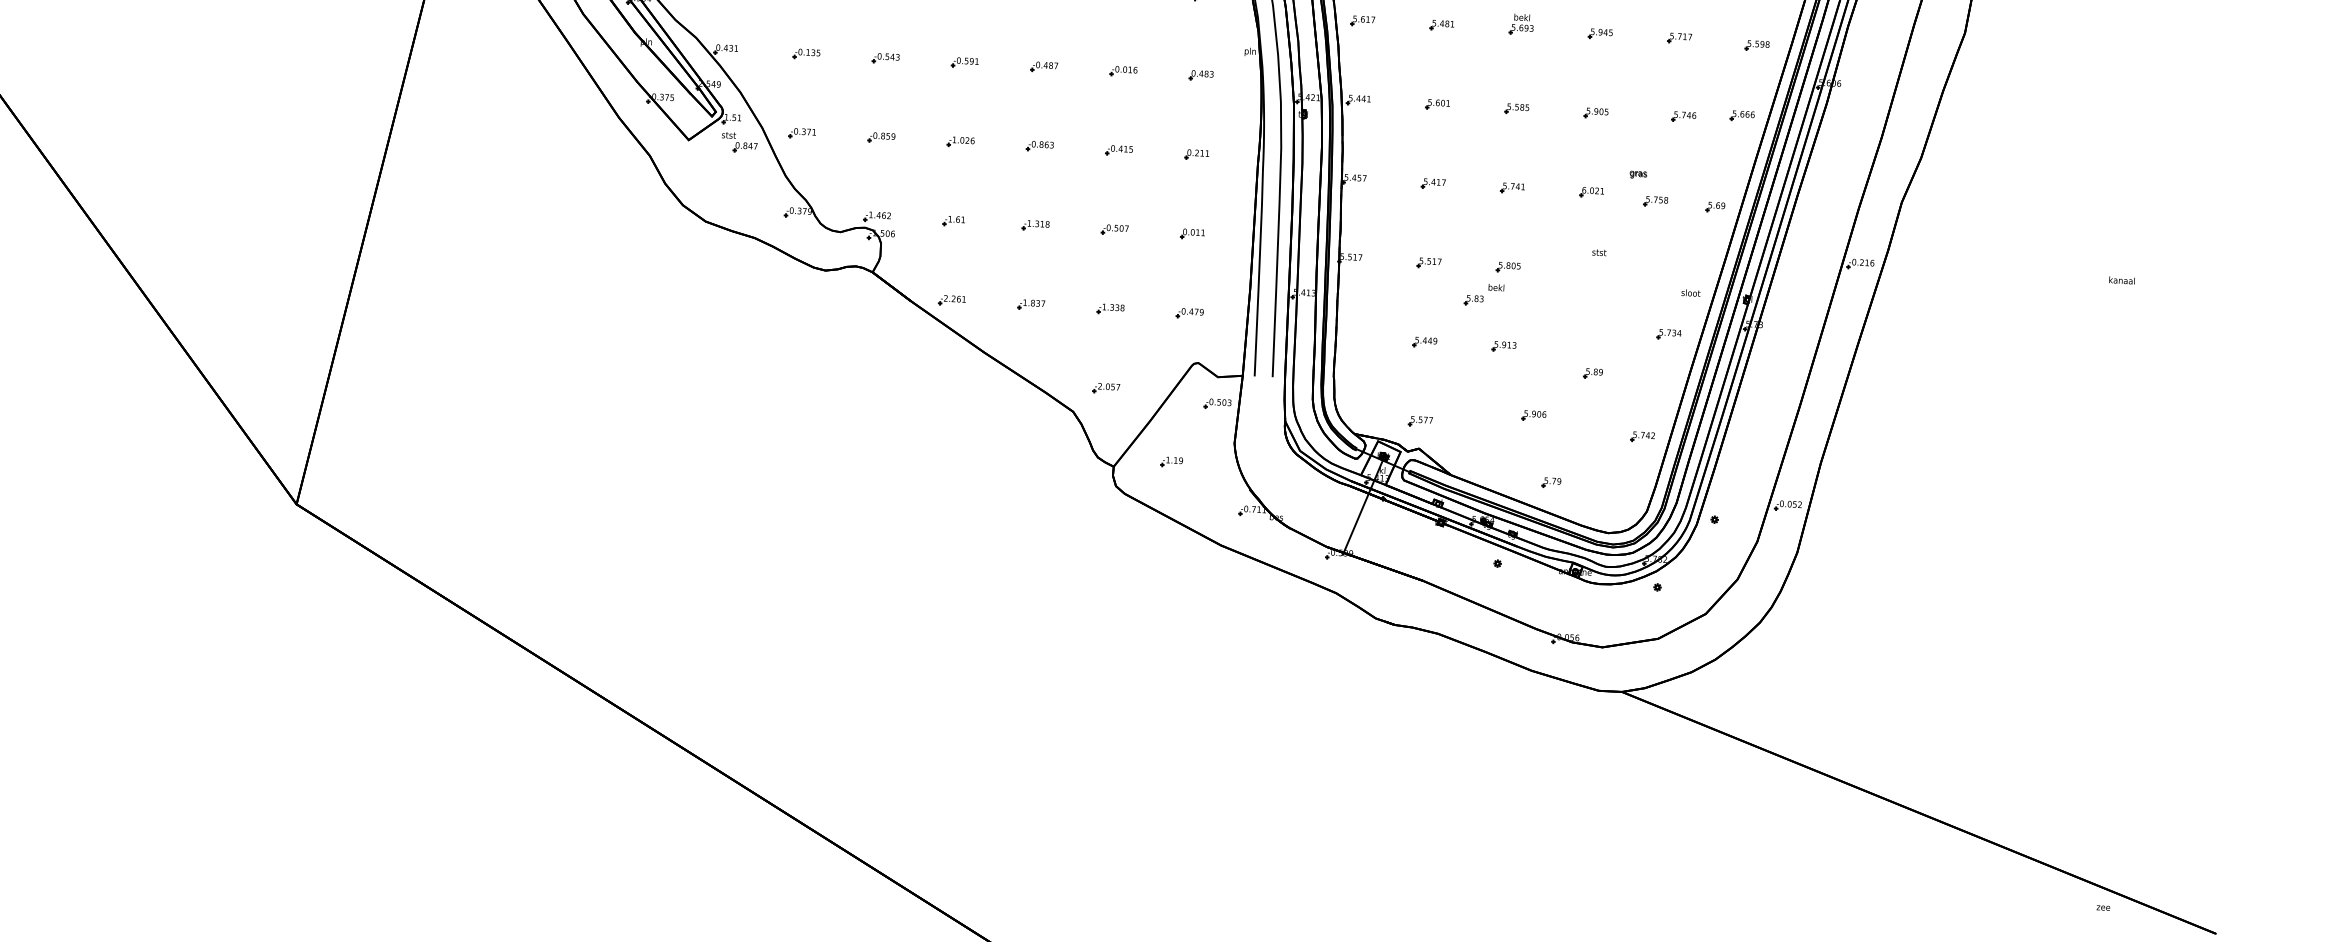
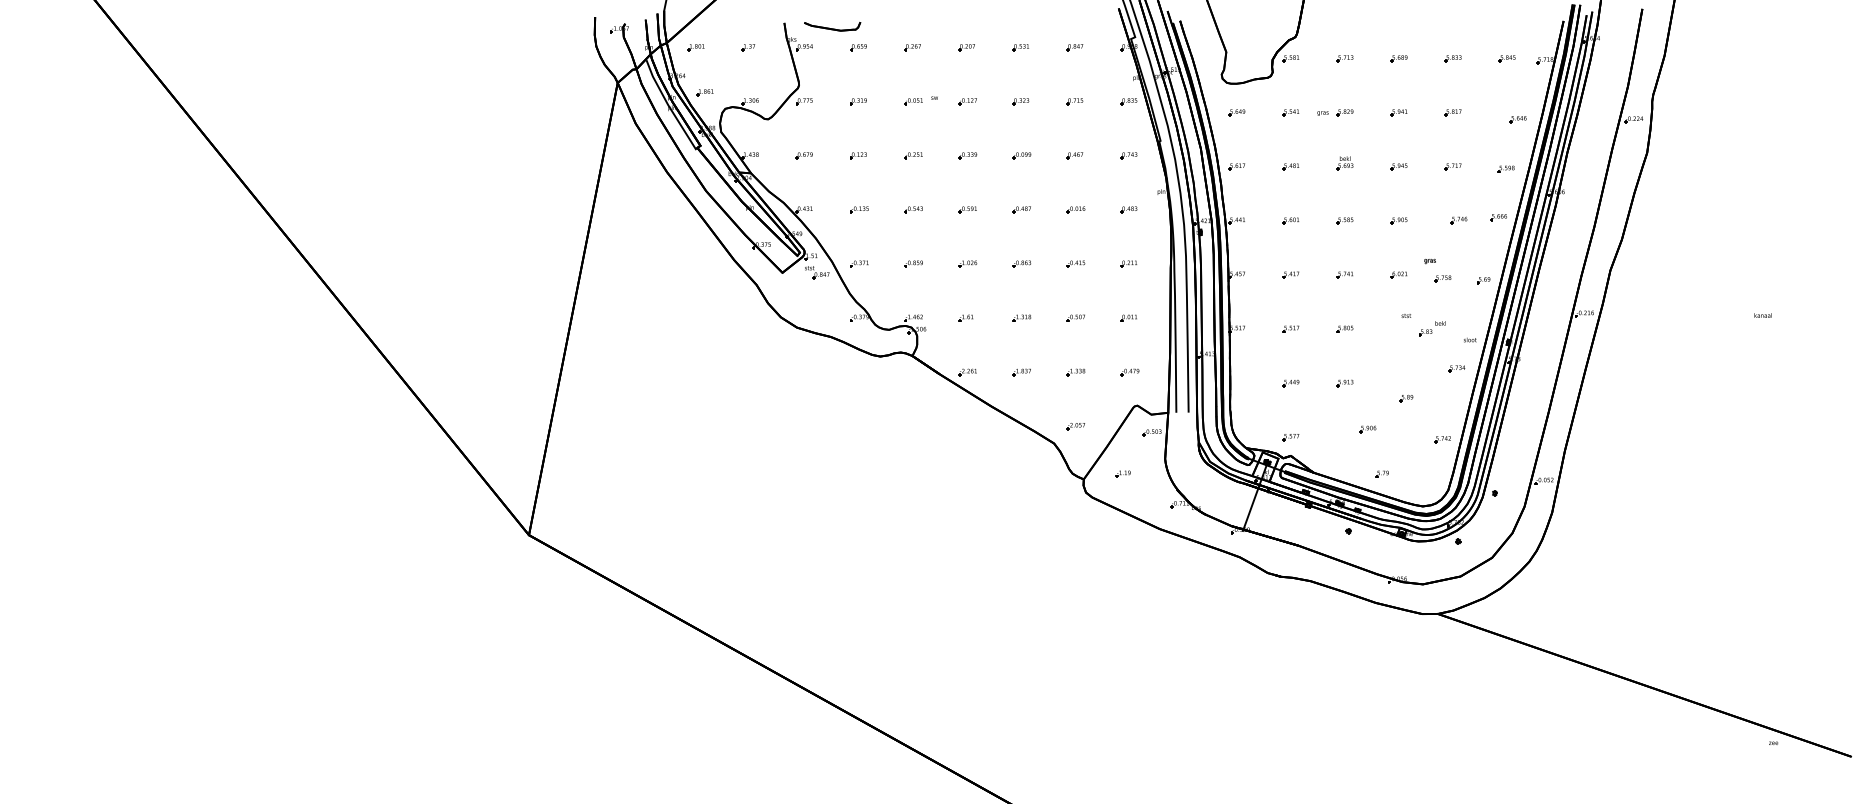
part: (1484, 294) -> (1432, 328), moved

